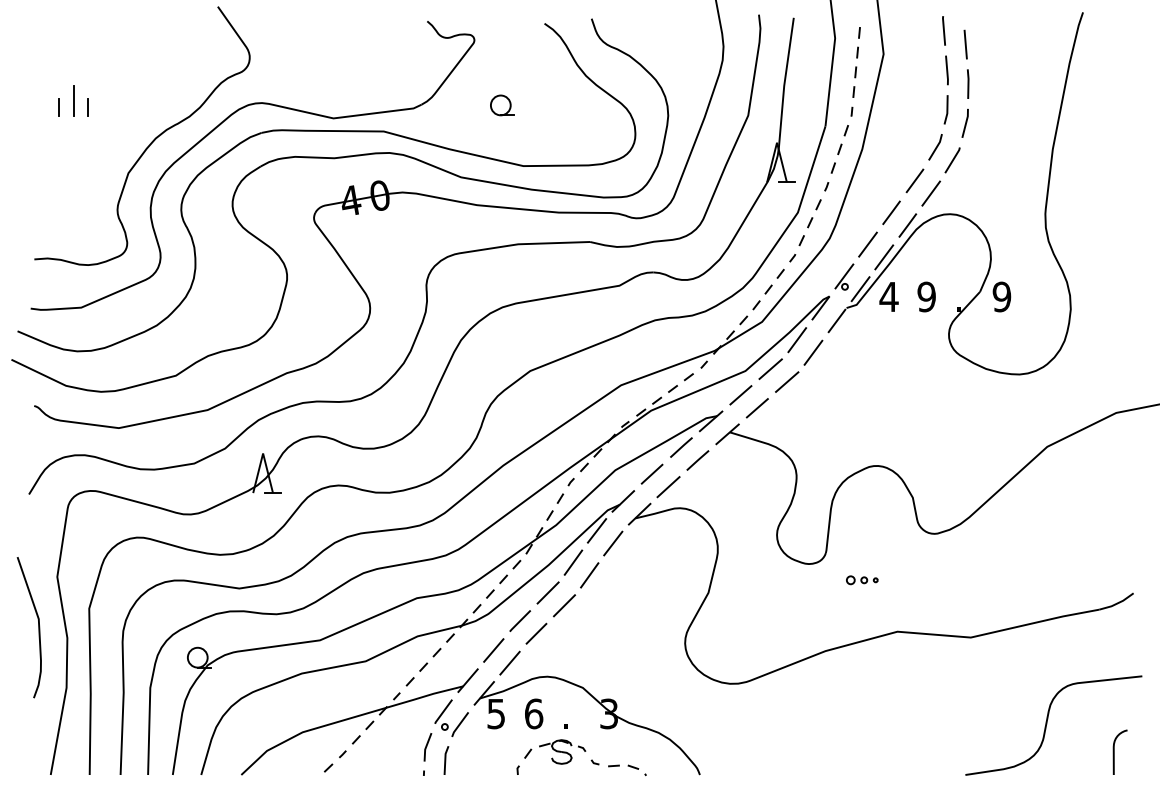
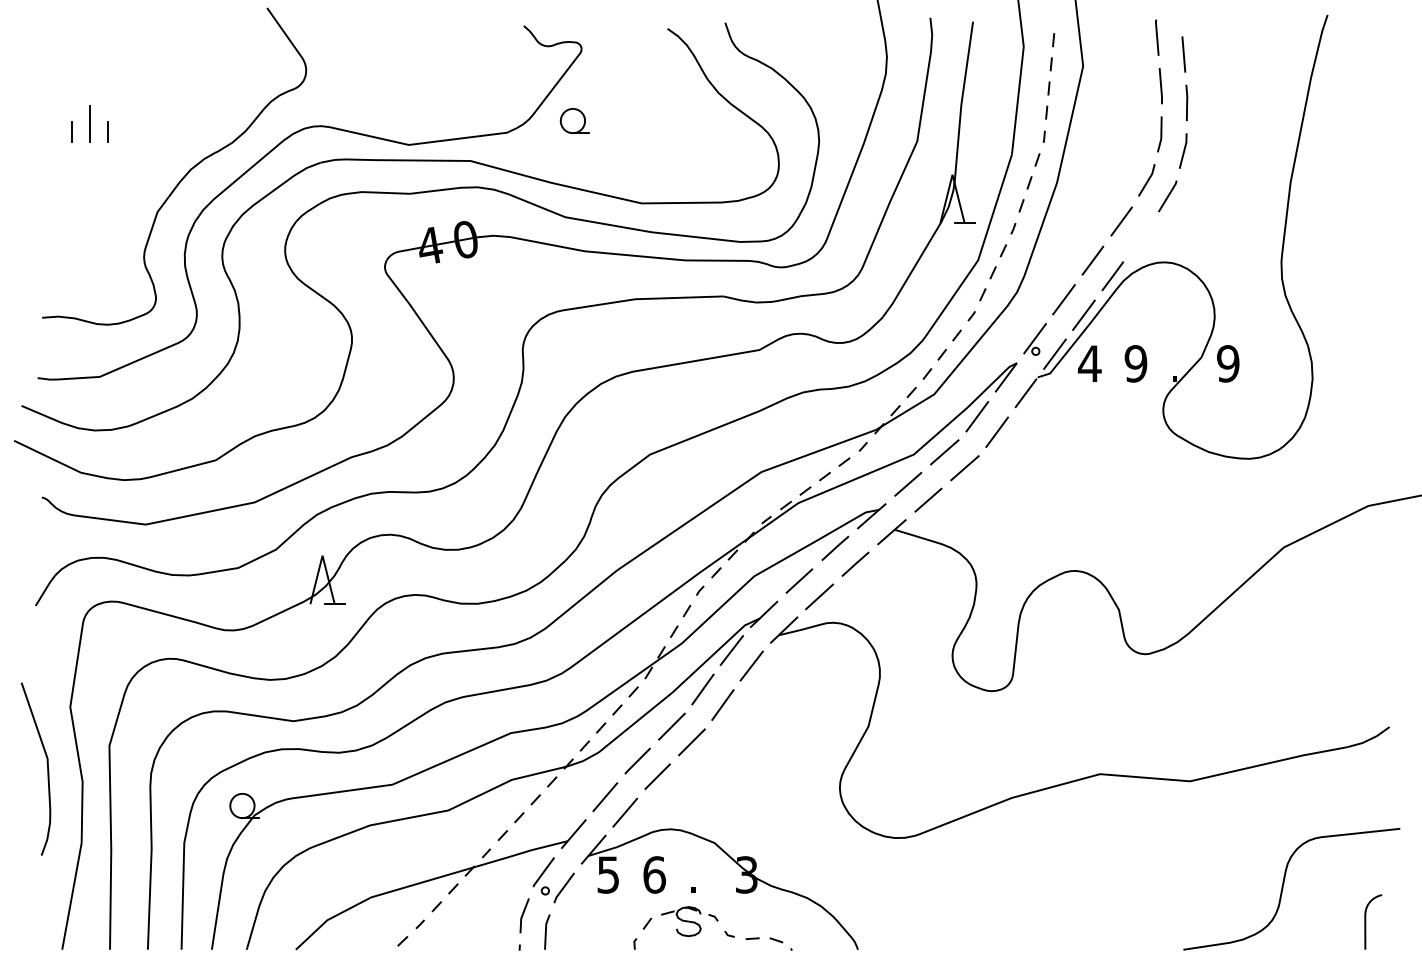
part: (502, 105) -> (574, 121), moved
line: (931, 193) -> (1141, 236), removed
part: (861, 579) -> (1056, 710), removed

